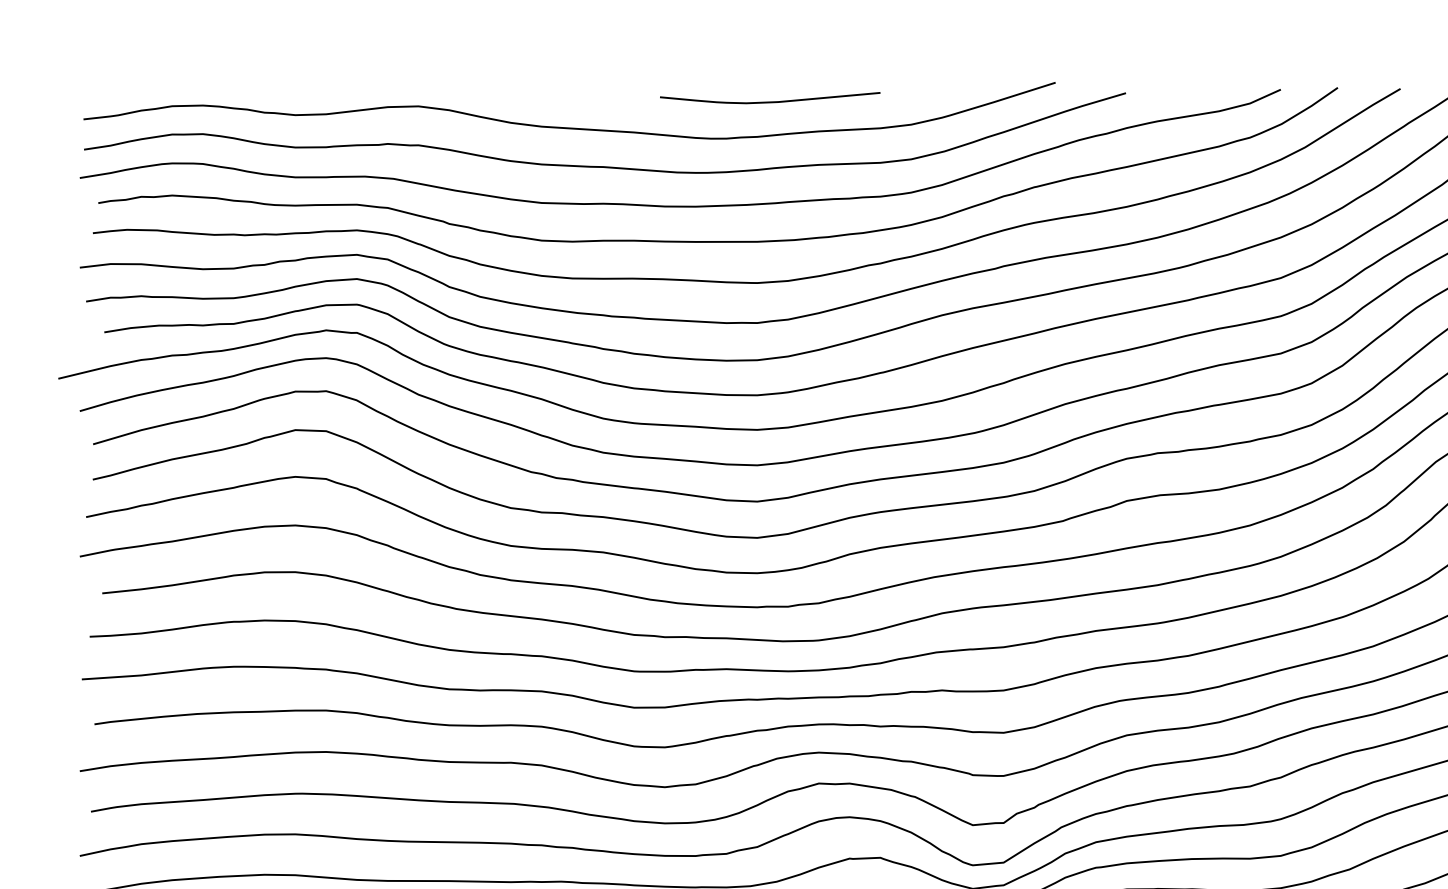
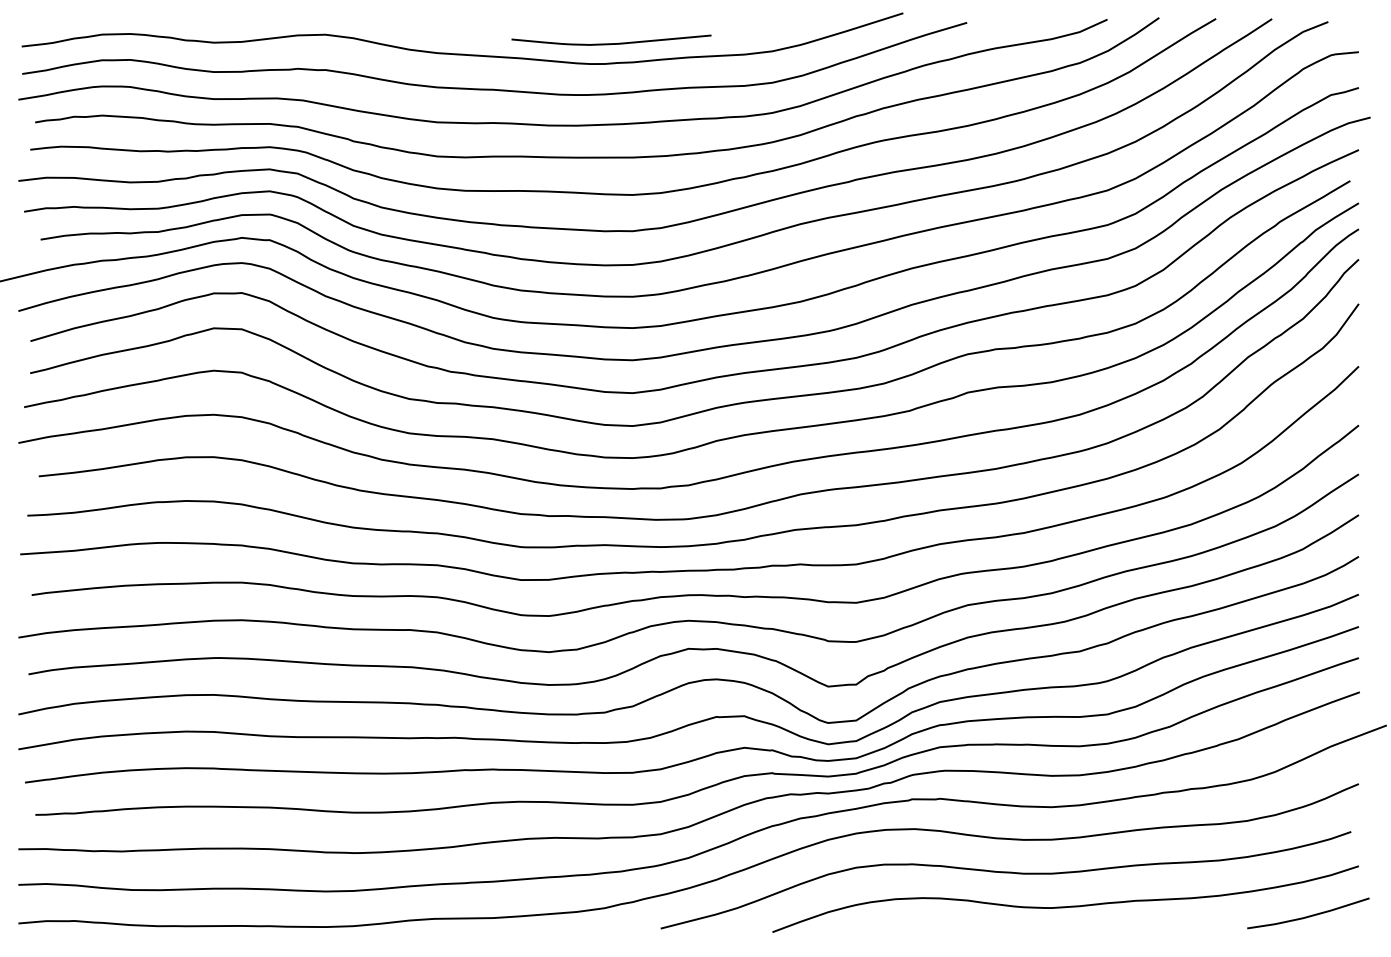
curve: (770, 101) -> (611, 43), moved

